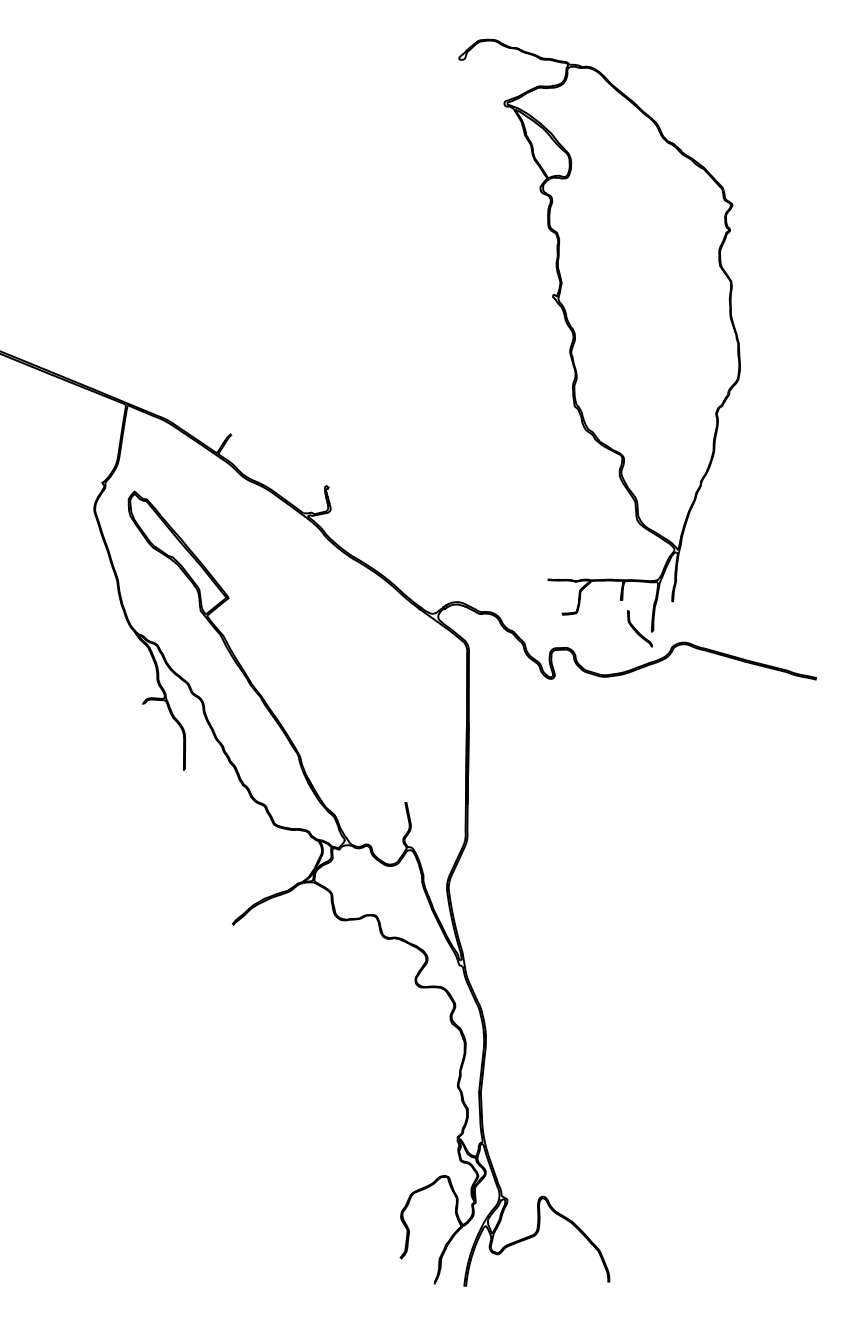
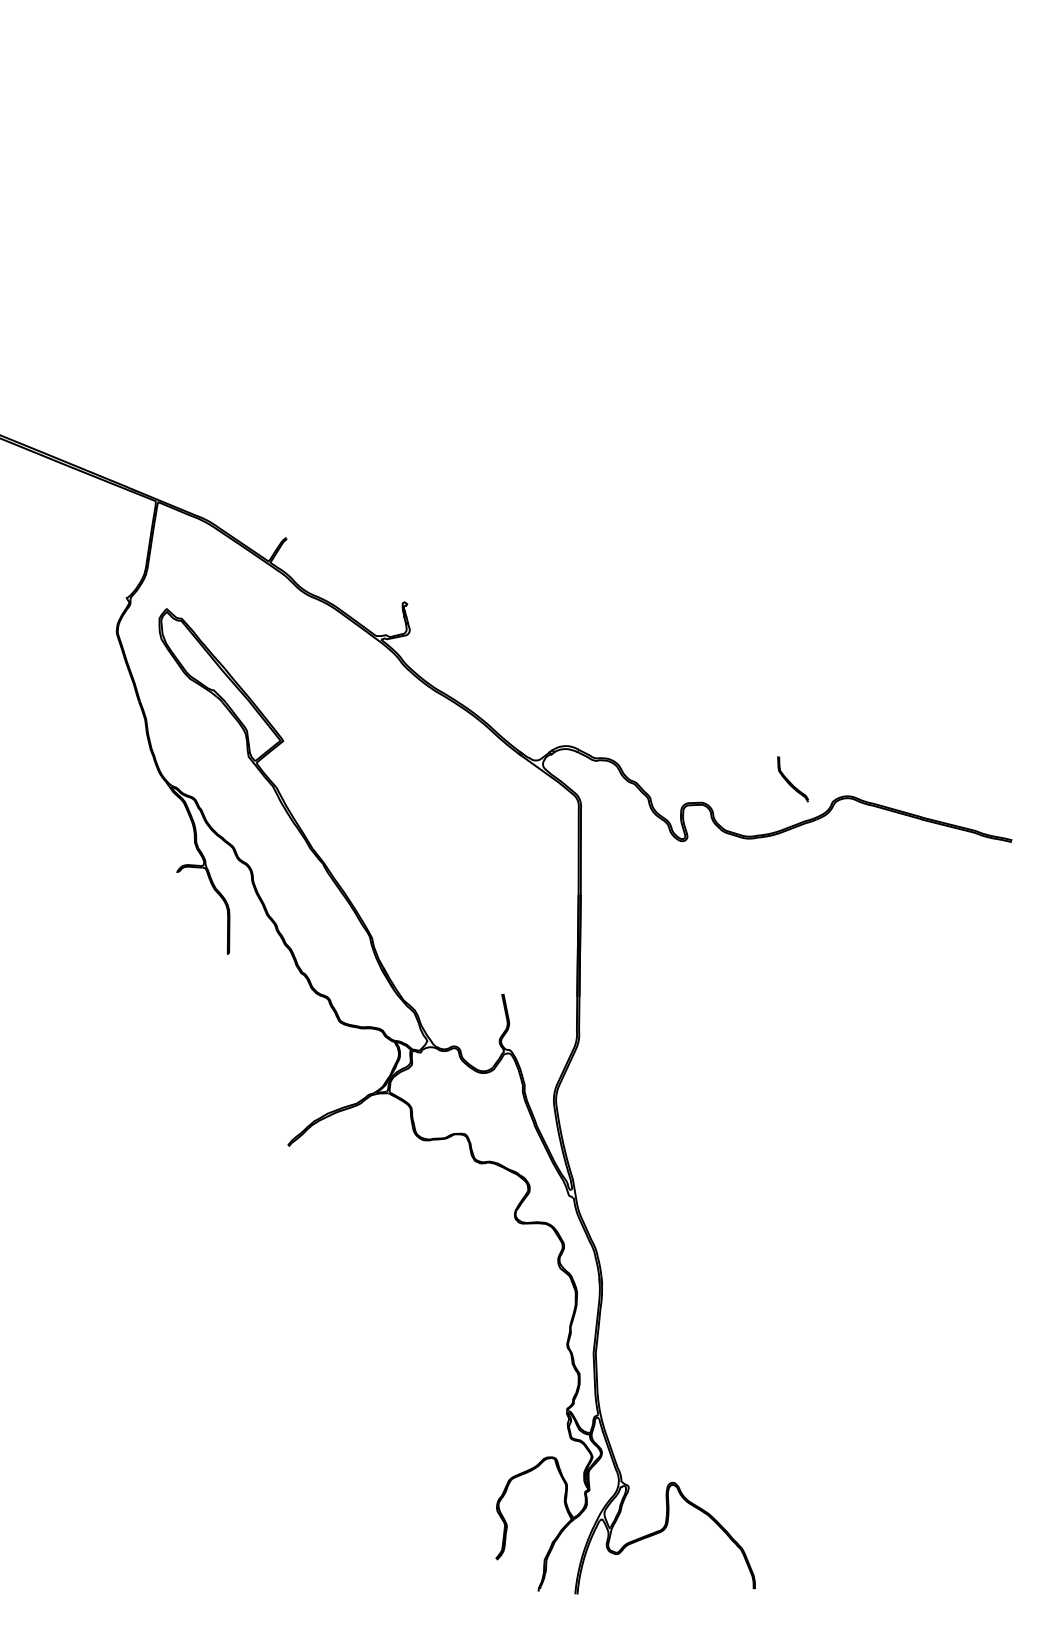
part: (599, 335) -> (742, 415), removed

